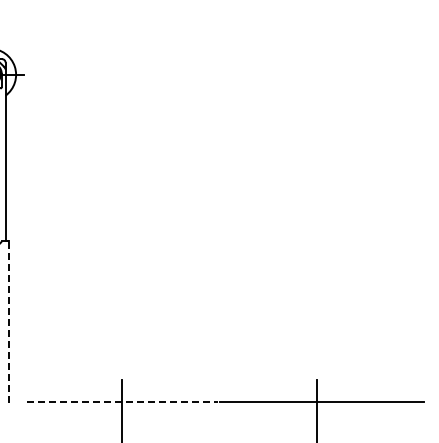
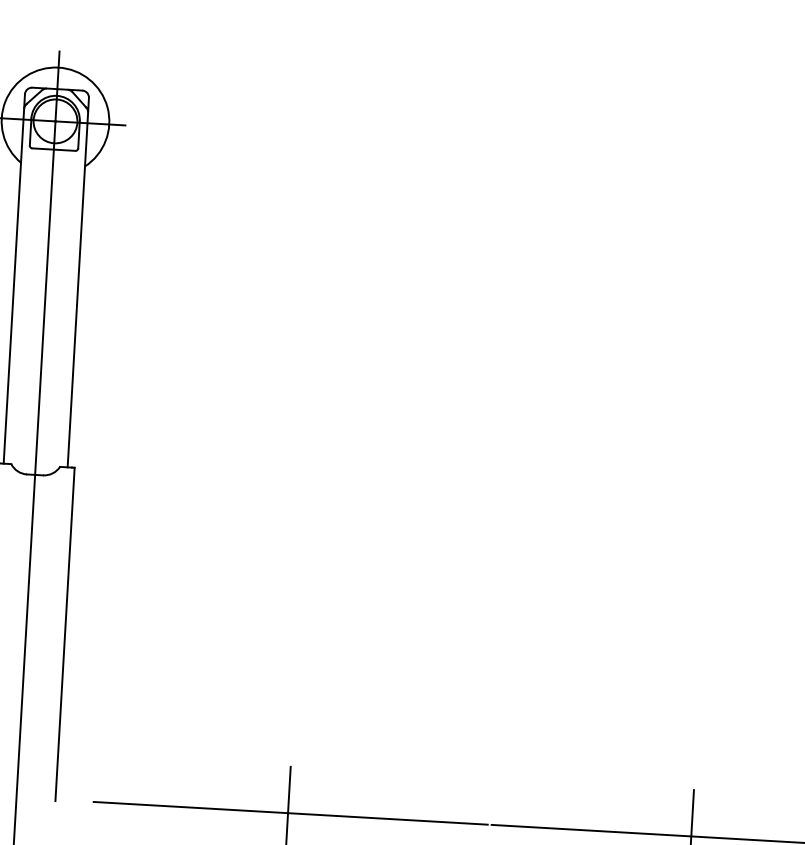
line: (8, 322) -> (64, 635), dashed -> solid
line: (123, 402) -> (292, 814), dashed -> solid

